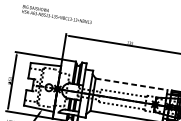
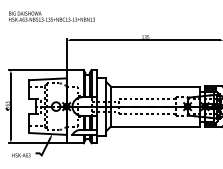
line: (131, 84) -> (155, 86), dashed -> solid

